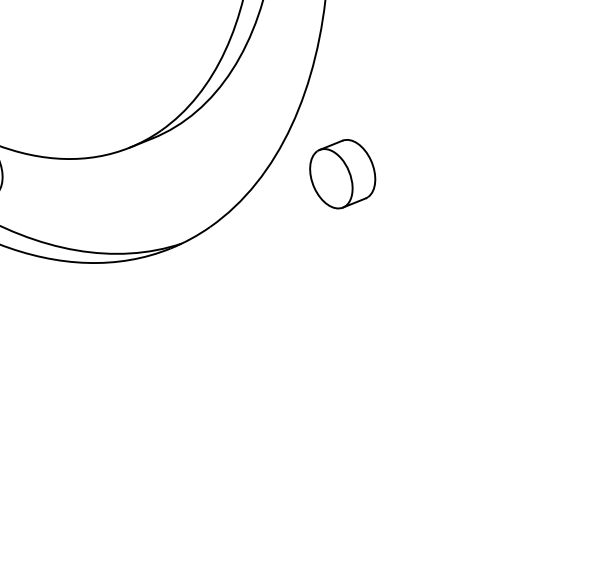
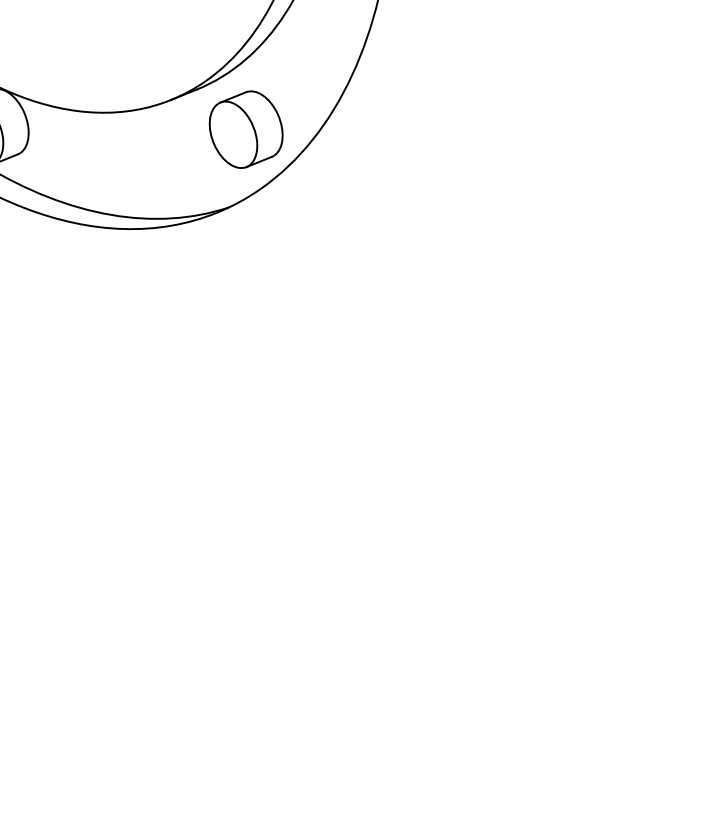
part: (342, 173) -> (245, 129), moved

